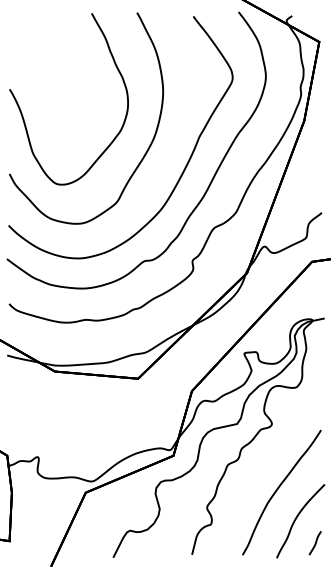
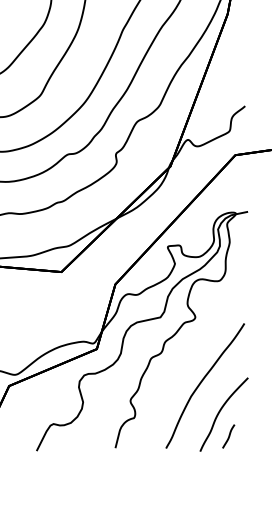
line: (314, 543) -> (227, 436), moved

